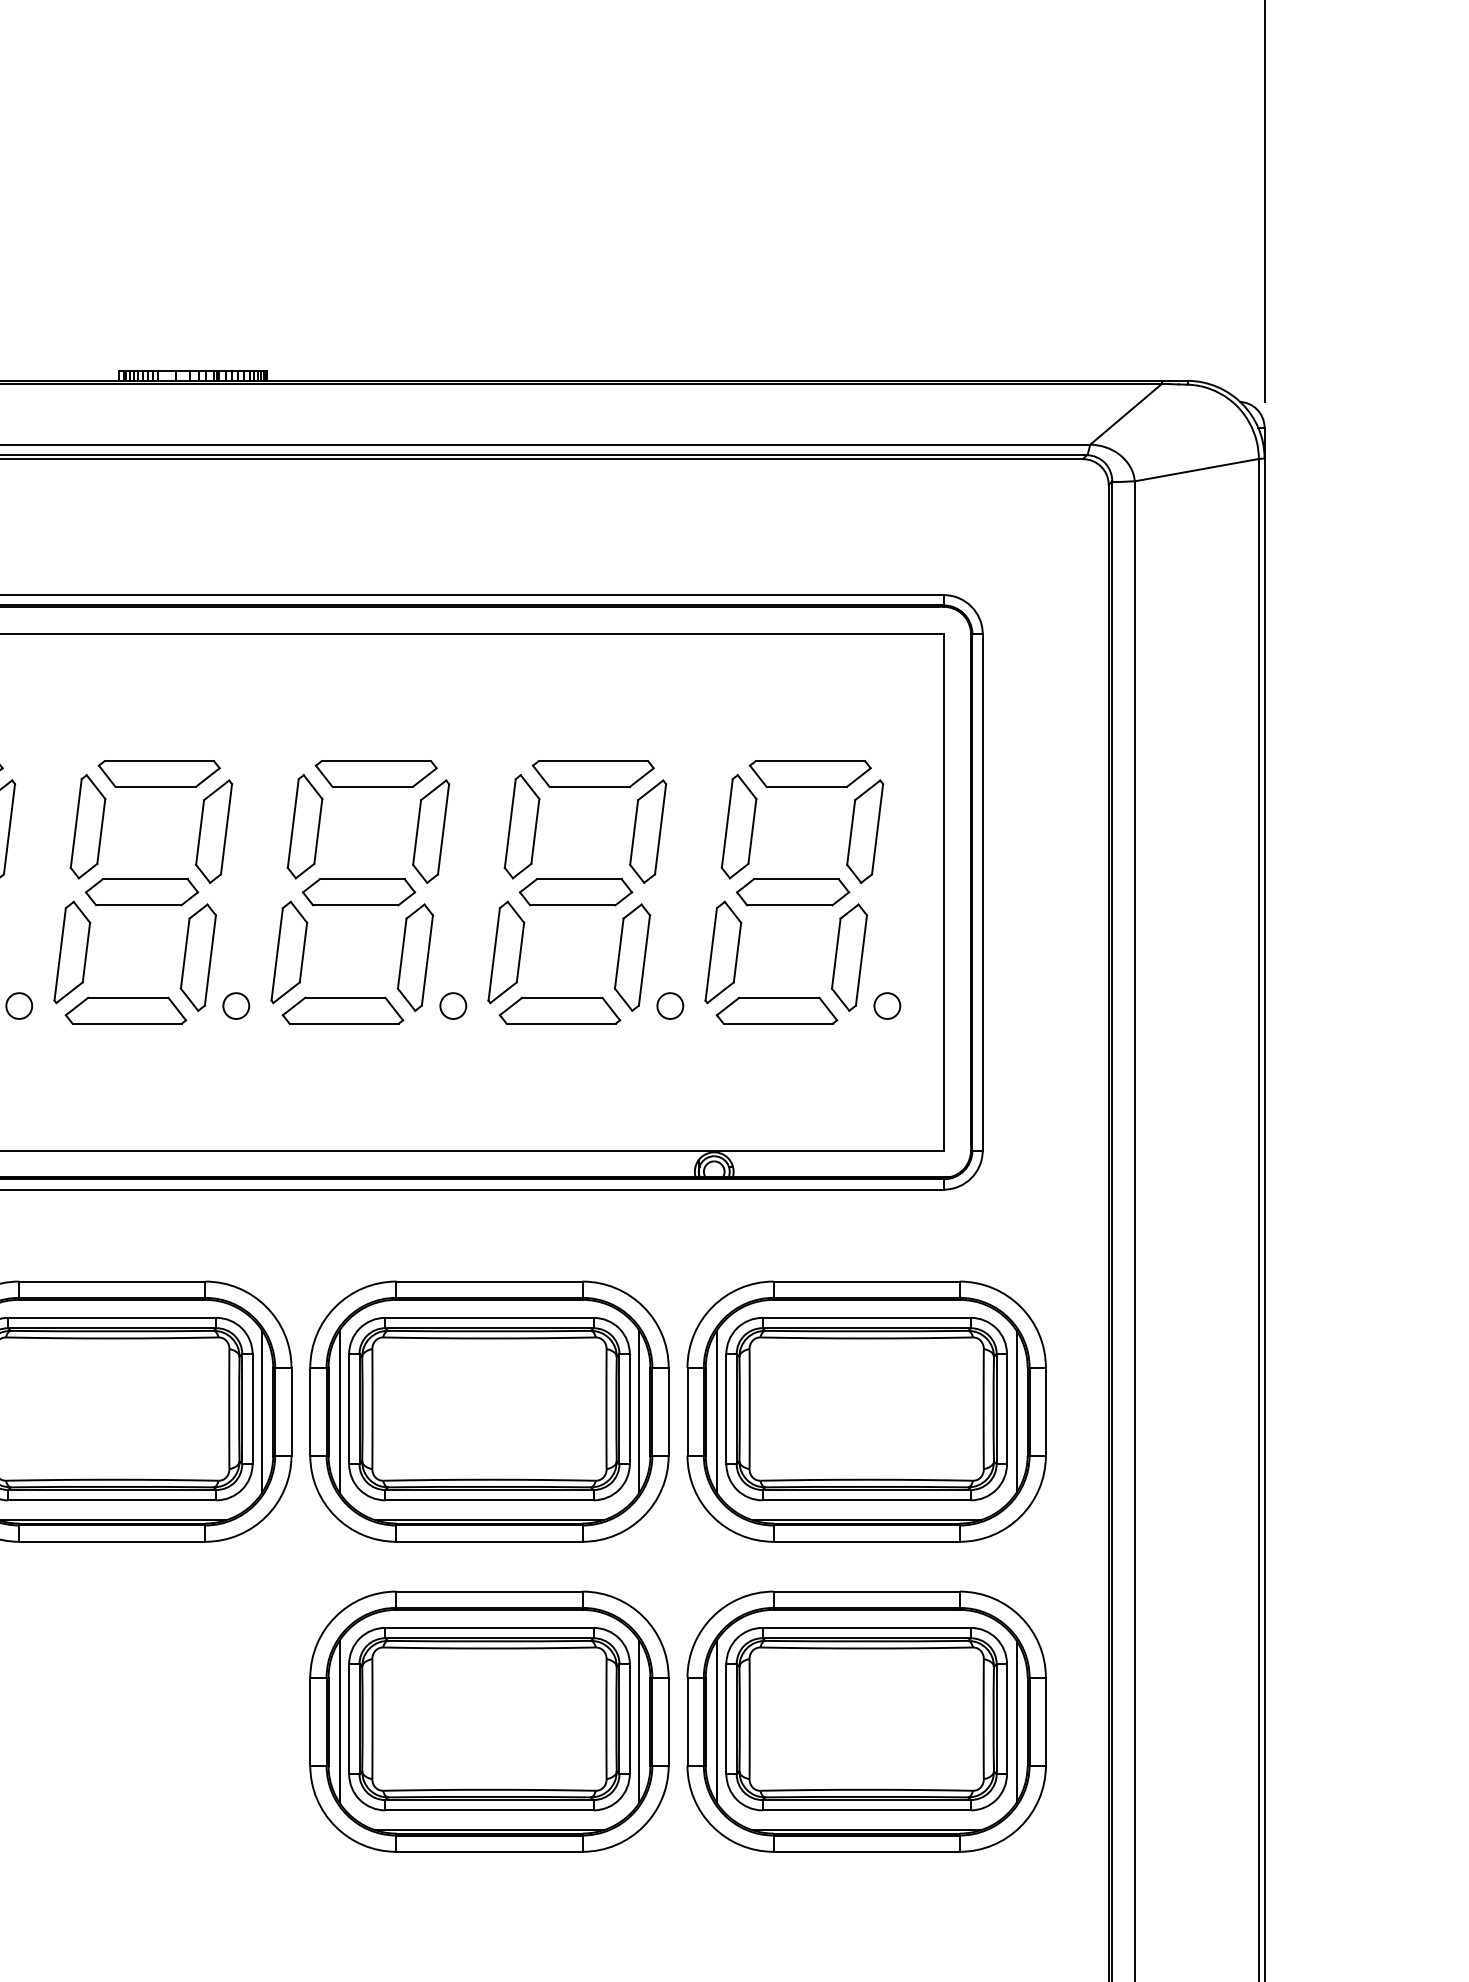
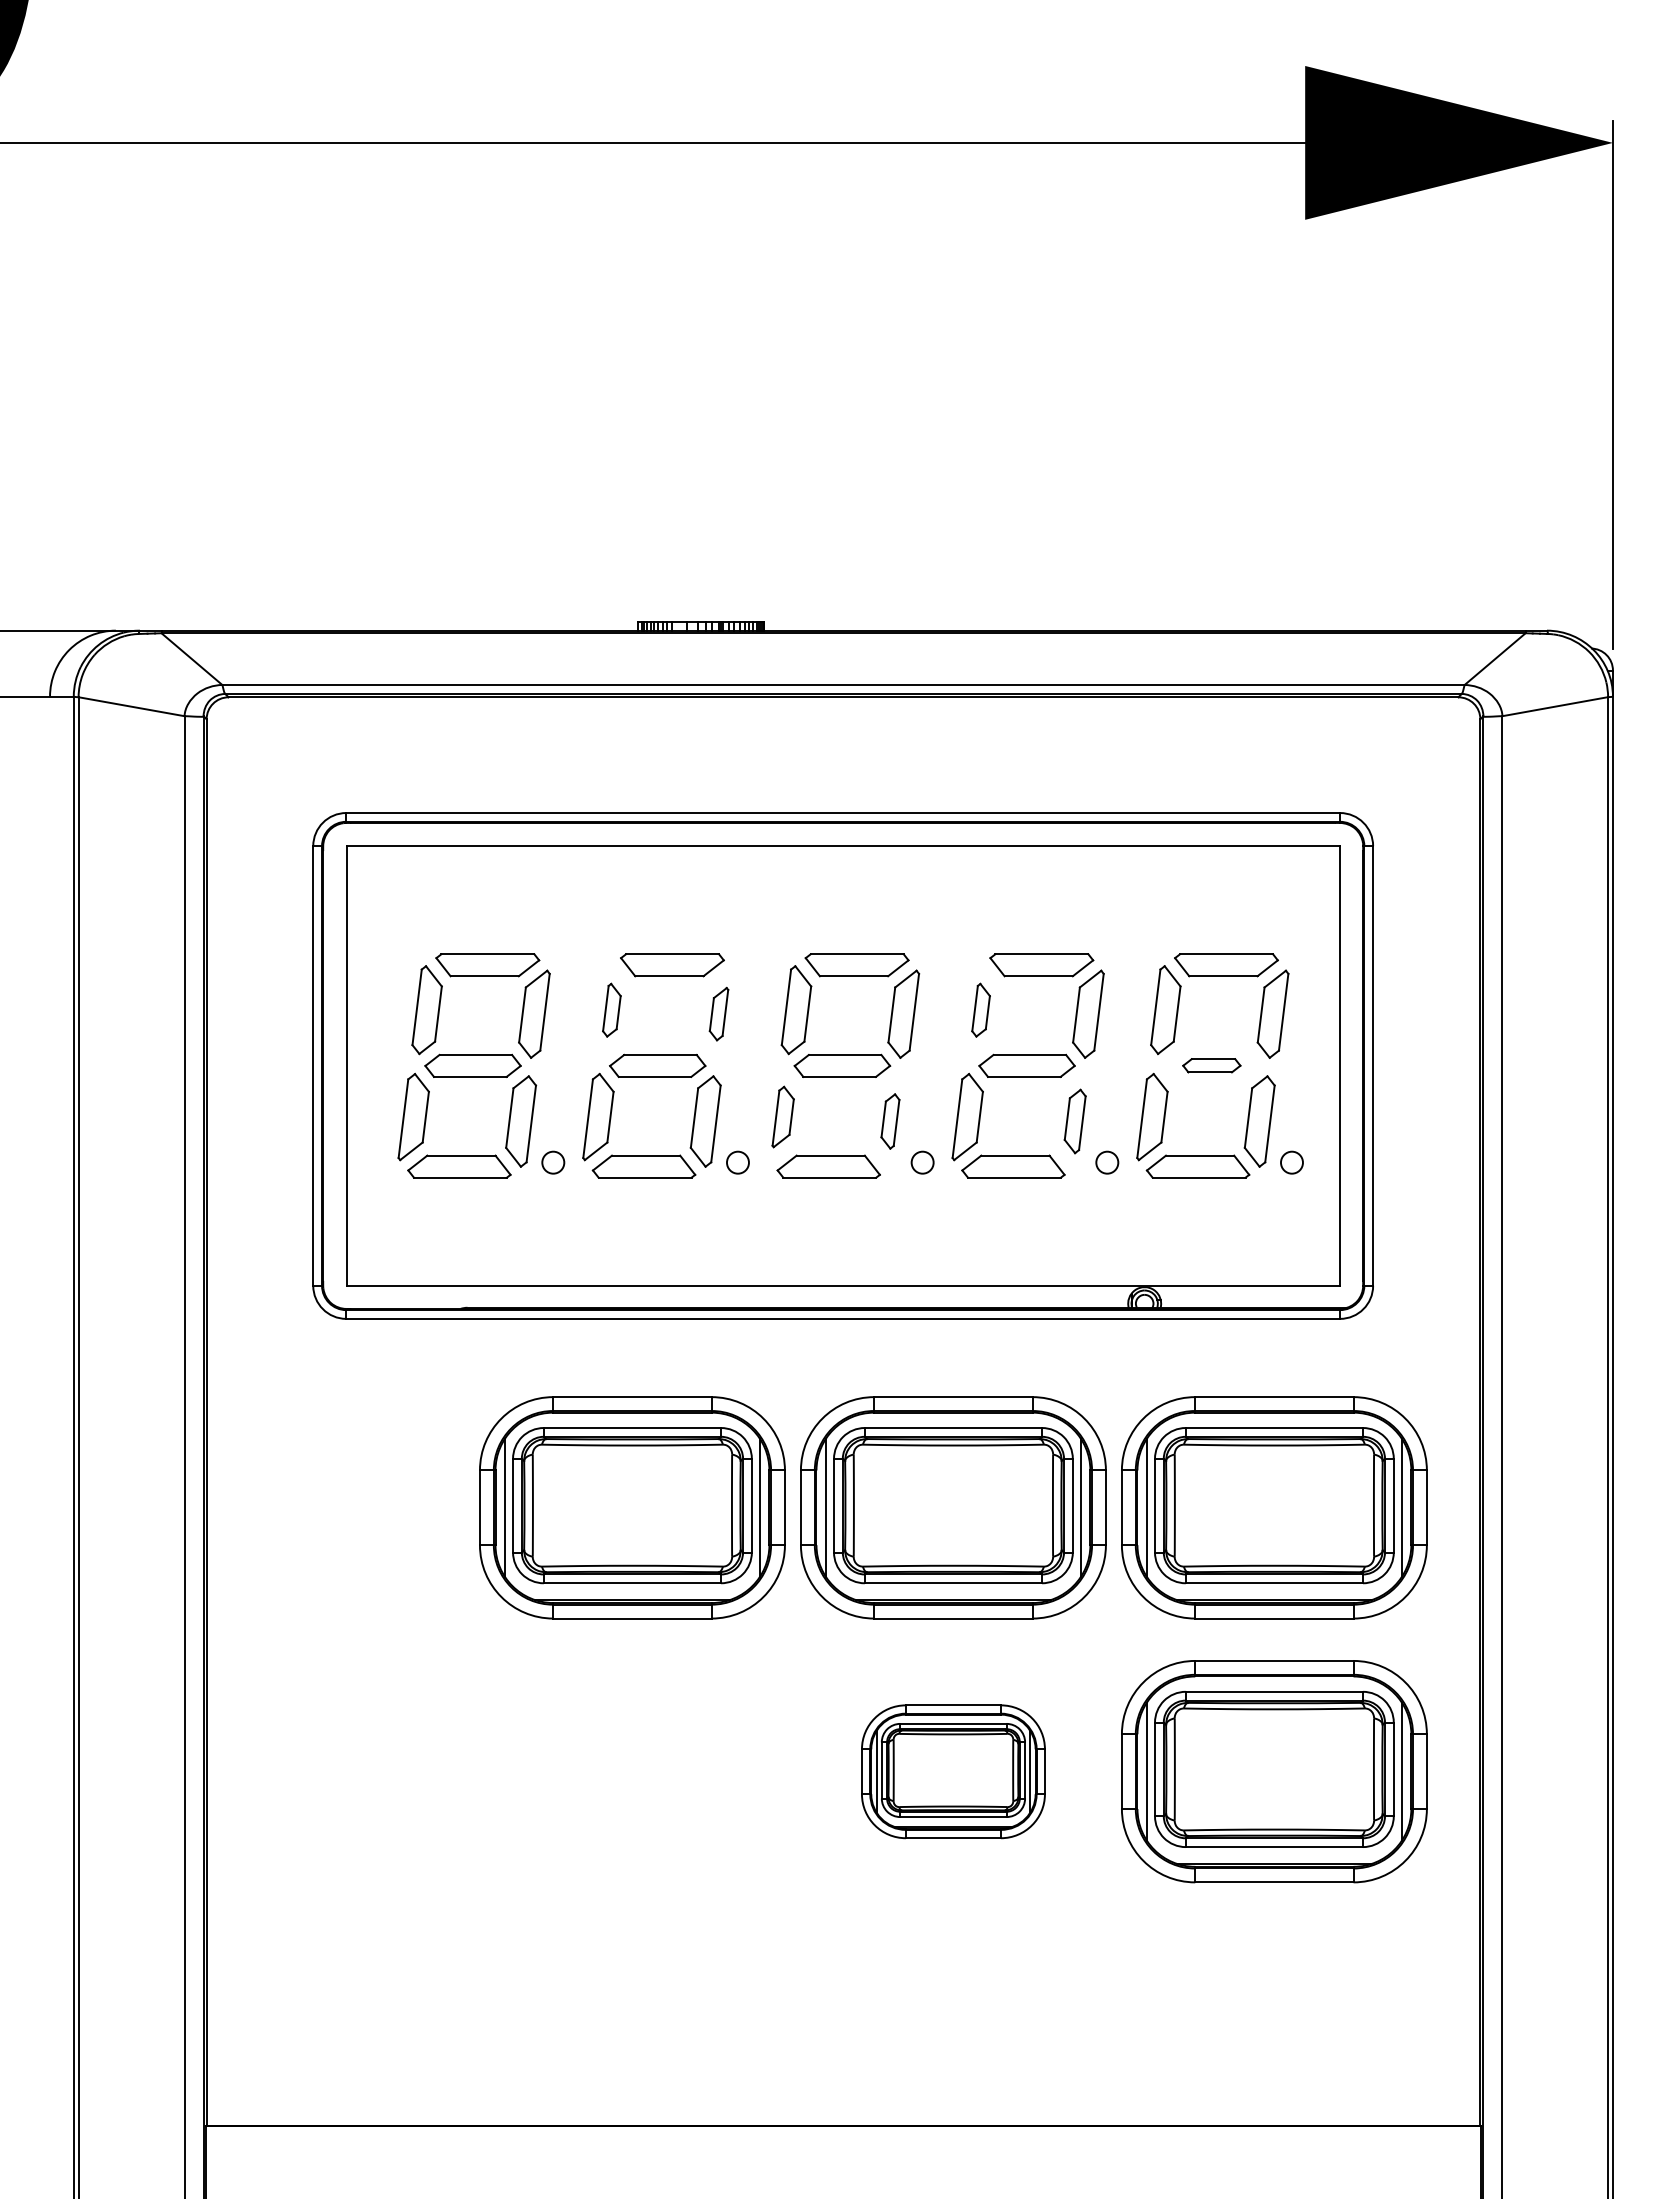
part: (87, 827) -> (611, 1010), size x0.6
part: (521, 827) -> (980, 1010), size x0.6
part: (213, 830) -> (718, 1013), size x0.6
part: (792, 891) -> (1211, 1065), size x0.6
part: (289, 951) -> (783, 1116), size x0.7
part: (415, 957) -> (890, 1121), size x0.6
part: (632, 957) -> (1075, 1121), size x0.7
part: (489, 1721) -> (953, 1771), size x0.6

